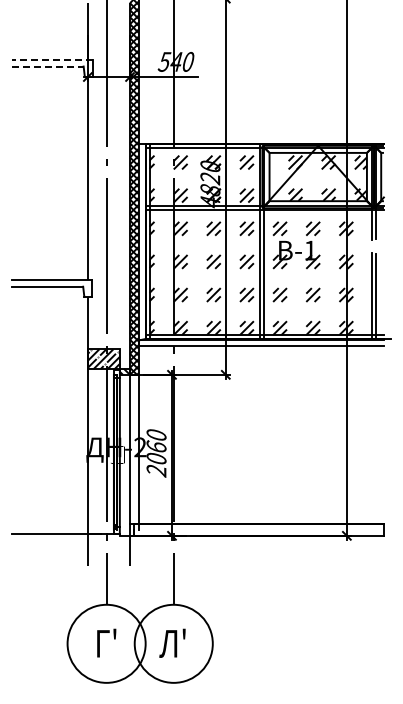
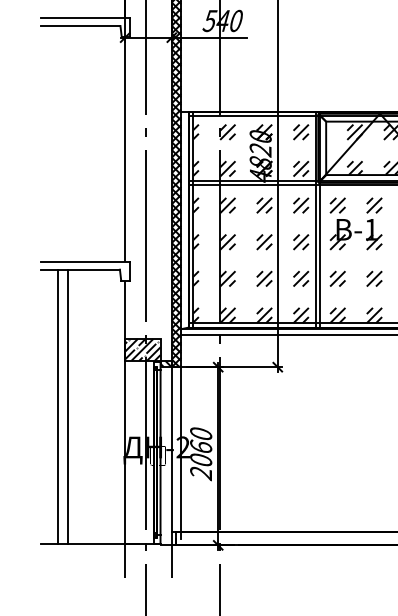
line: (51, 59) -> (84, 18), dashed -> solid
line: (47, 66) -> (80, 26), dashed -> solid
line: (26, 410) -> (57, 406), added
line: (36, 410) -> (68, 406), added

